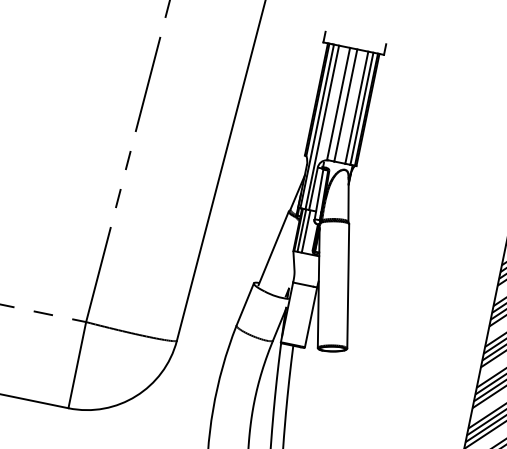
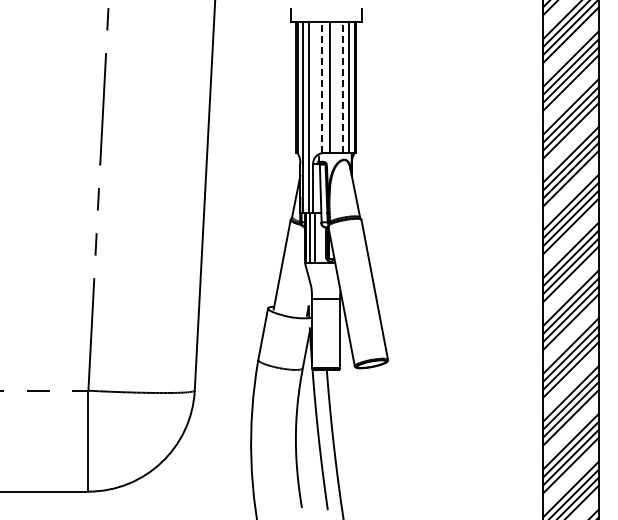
line: (338, 104) -> (321, 87), solid -> dashed
line: (357, 107) -> (343, 87), solid -> dashed

